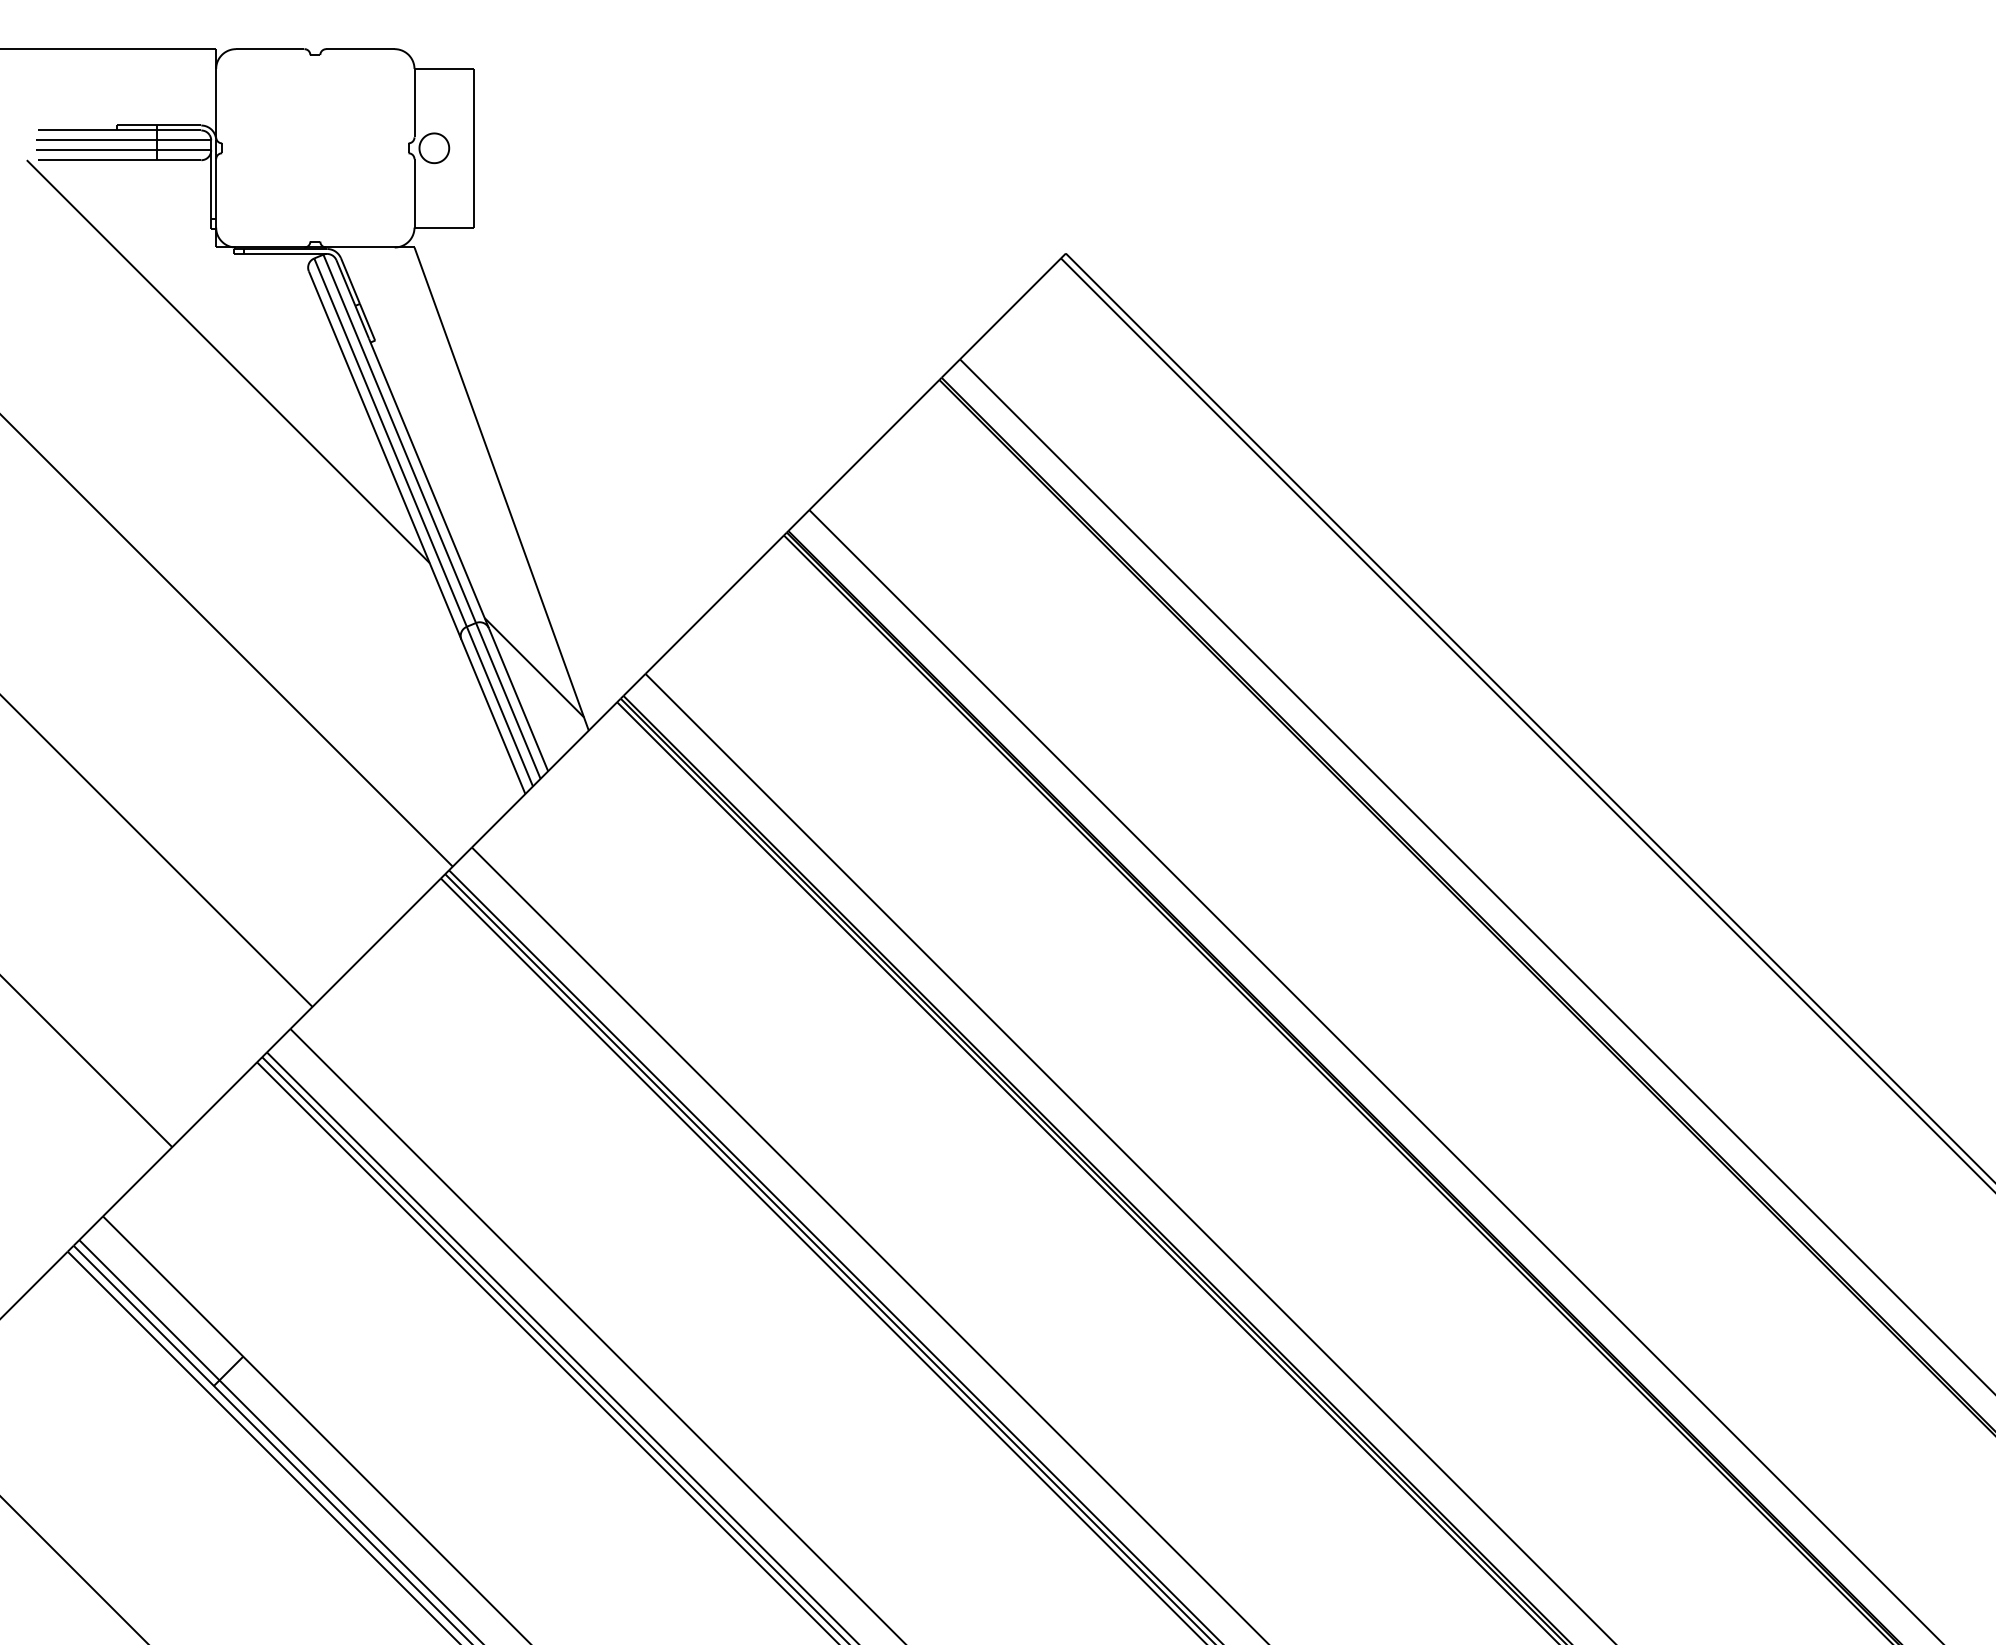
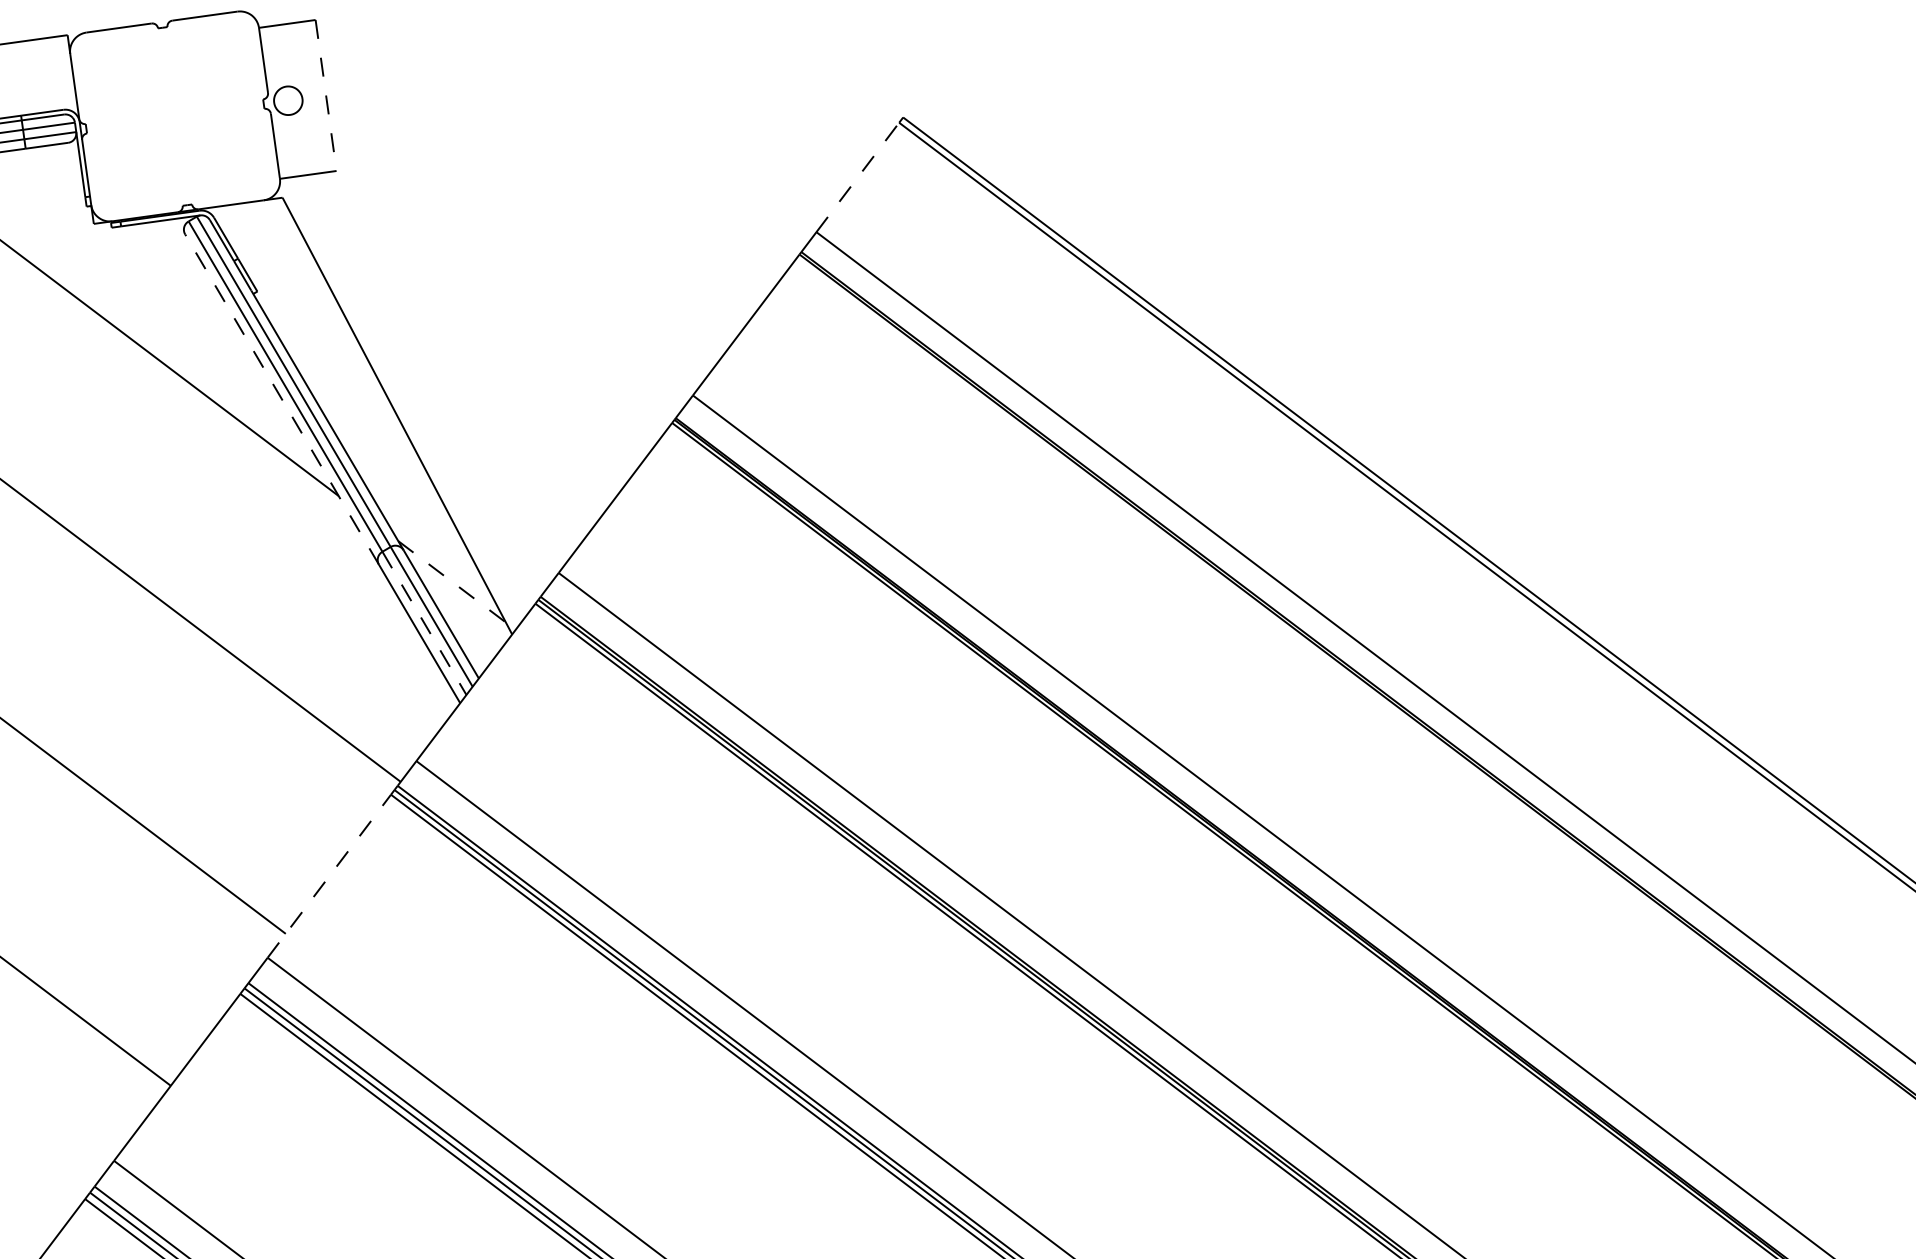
line: (474, 148) -> (326, 95), solid -> dashed
line: (1010, 308) -> (857, 177), solid -> dashed
line: (385, 455) -> (282, 399), solid -> dashed
line: (534, 668) -> (452, 582), solid -> dashed
line: (500, 707) -> (425, 624), solid -> dashed
line: (366, 953) -> (330, 875), solid -> dashed

